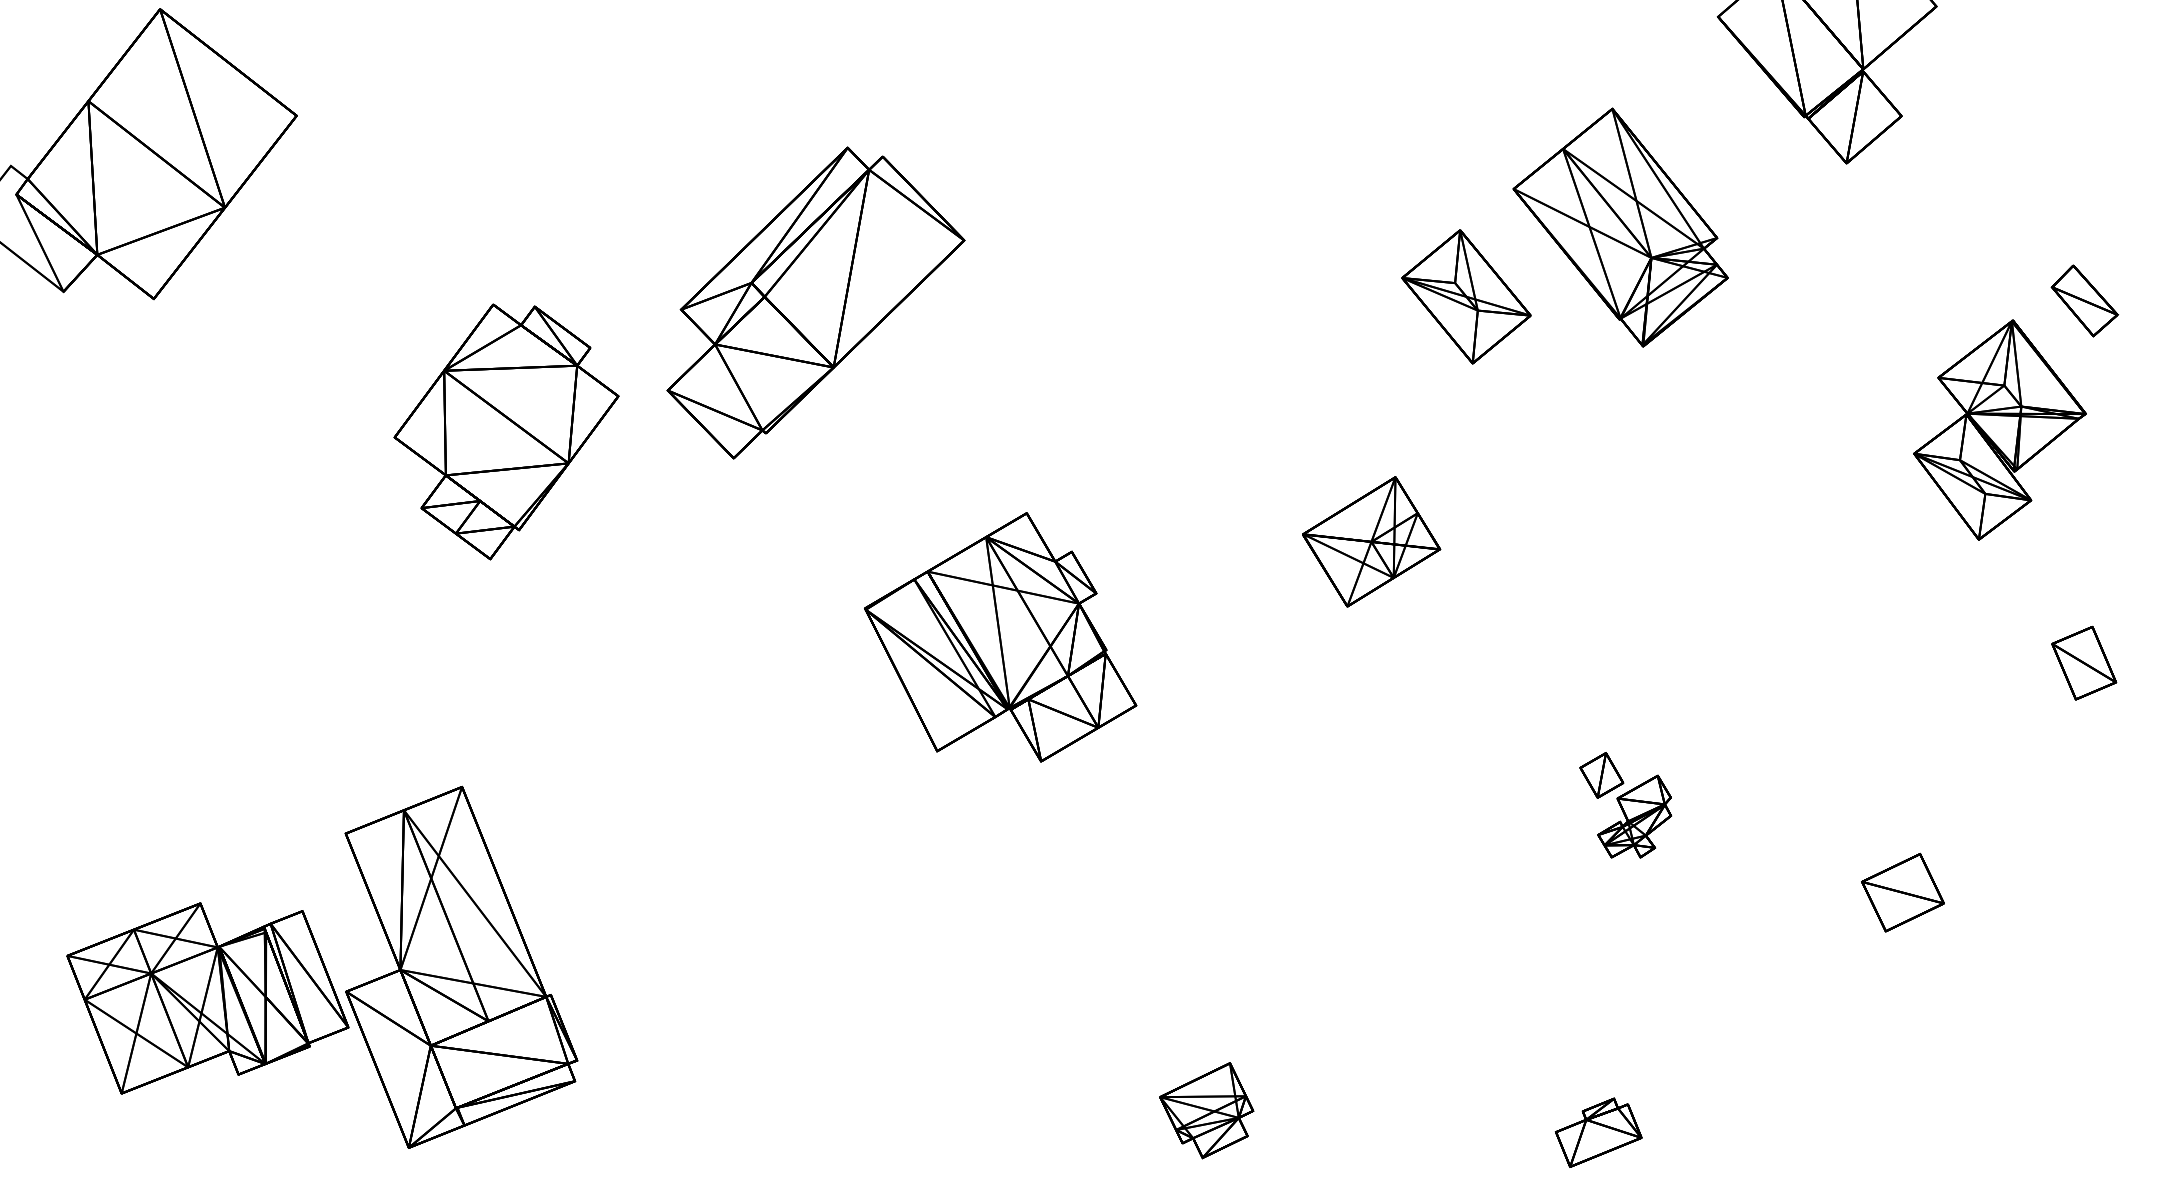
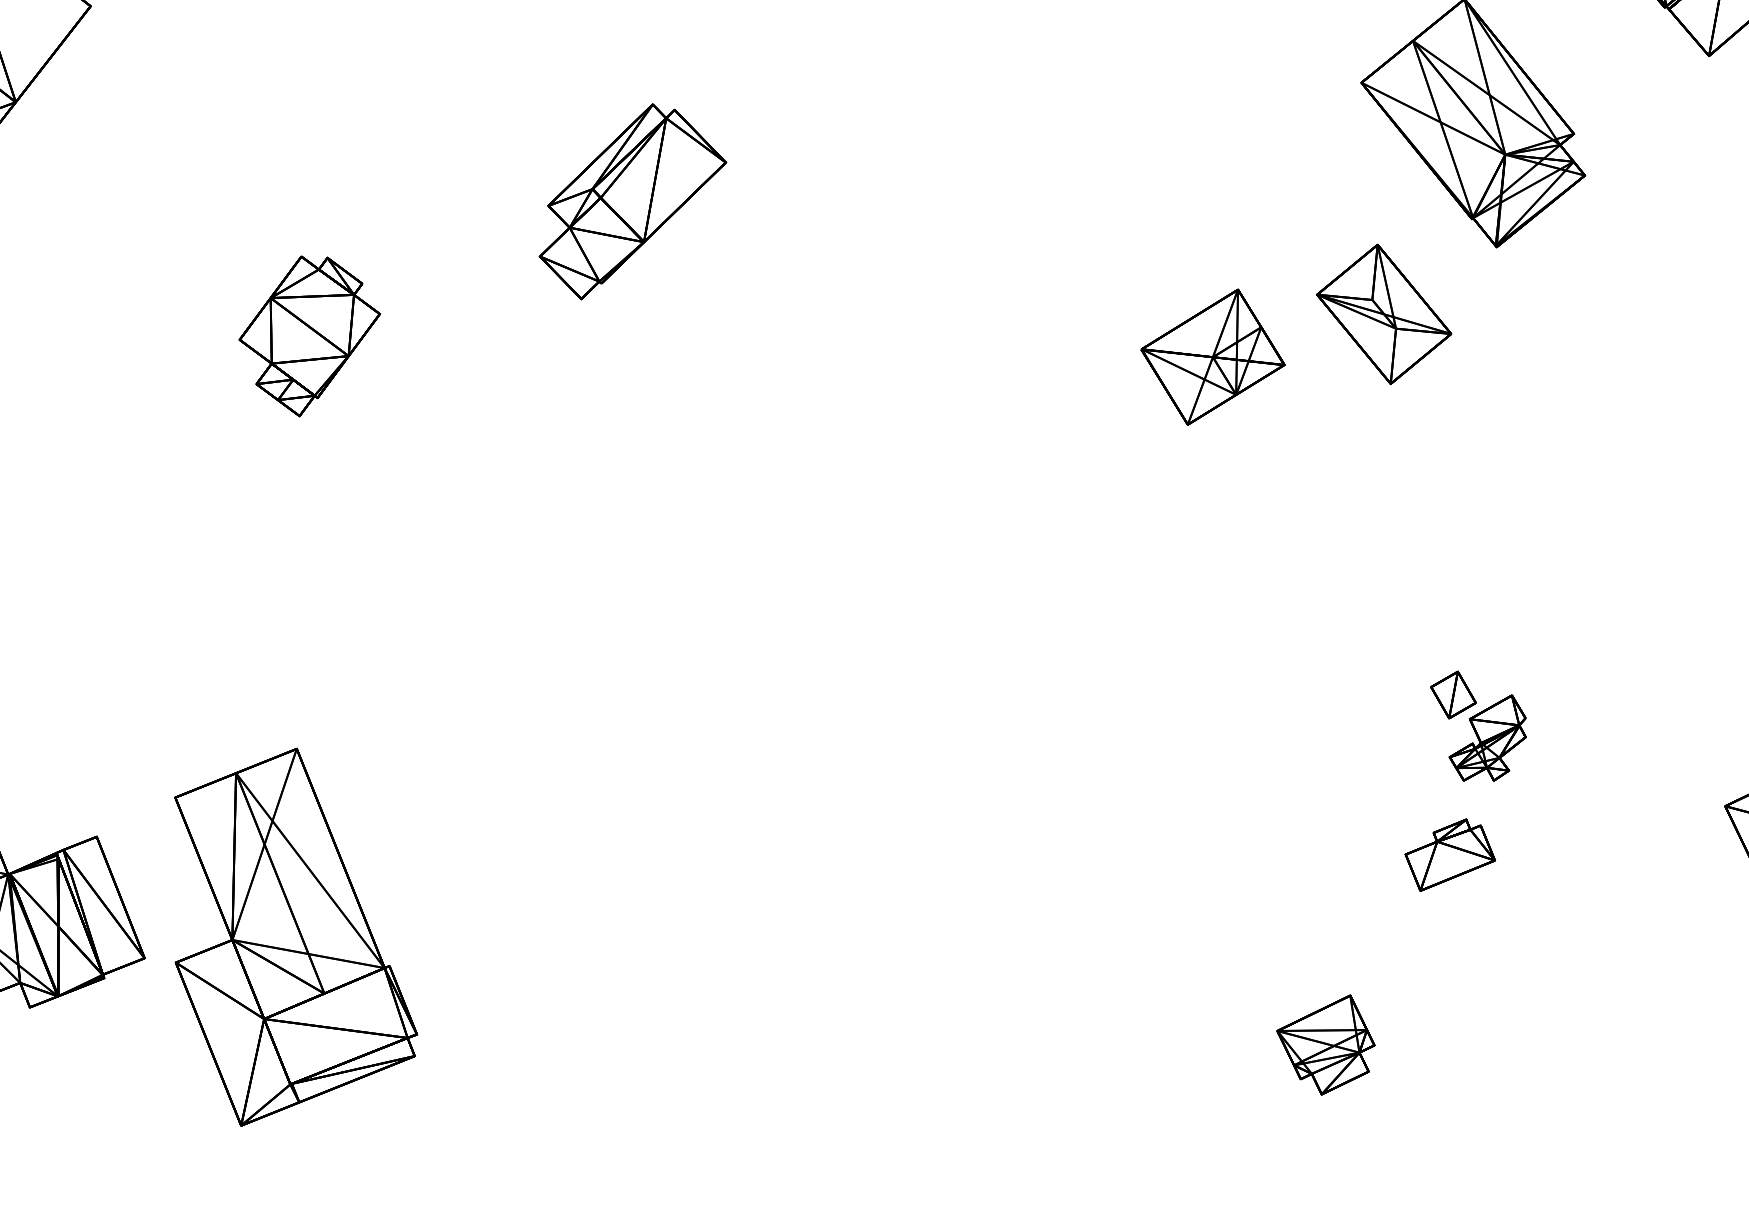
part: (1466, 296) -> (1384, 313), moved
part: (815, 302) -> (632, 201), size x0.6
part: (506, 431) -> (309, 335), size x0.6
part: (1371, 541) -> (1212, 356), moved
part: (1000, 637) -> (825, 551), removed
part: (461, 966) -> (296, 936), moved
part: (1206, 1110) -> (1325, 1044), moved
part: (1598, 1132) -> (1450, 854), moved

